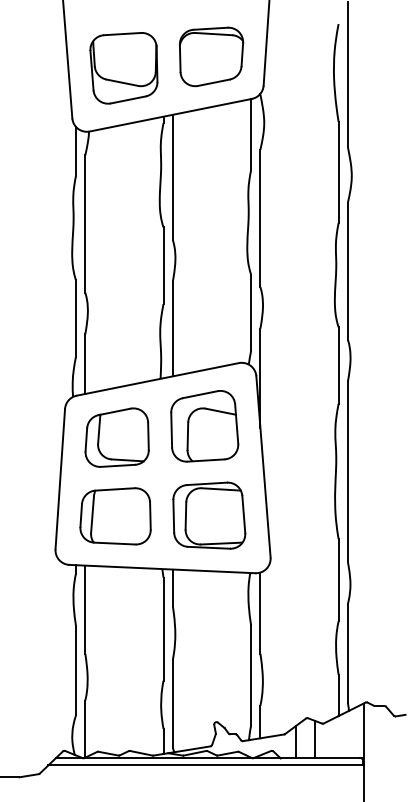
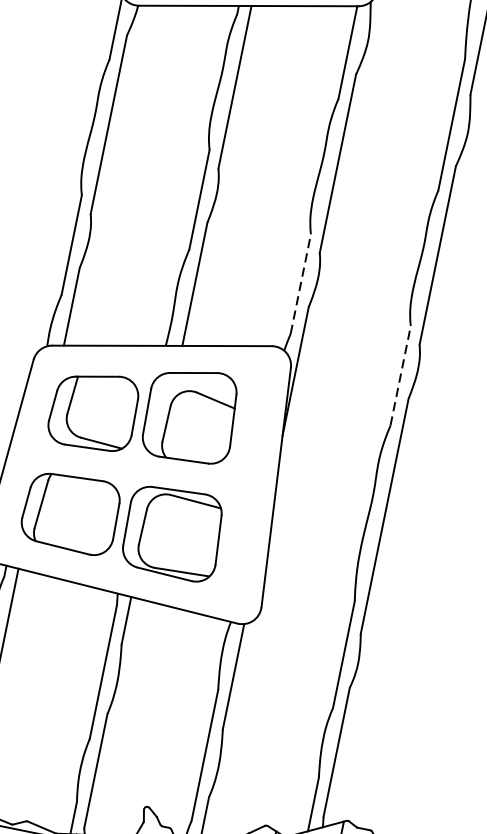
line: (251, 312) -> (301, 283), solid -> dashed
line: (338, 365) -> (400, 375), solid -> dashed
part: (204, 426) -> (190, 415), moved
part: (209, 515) -> (173, 532), moved

